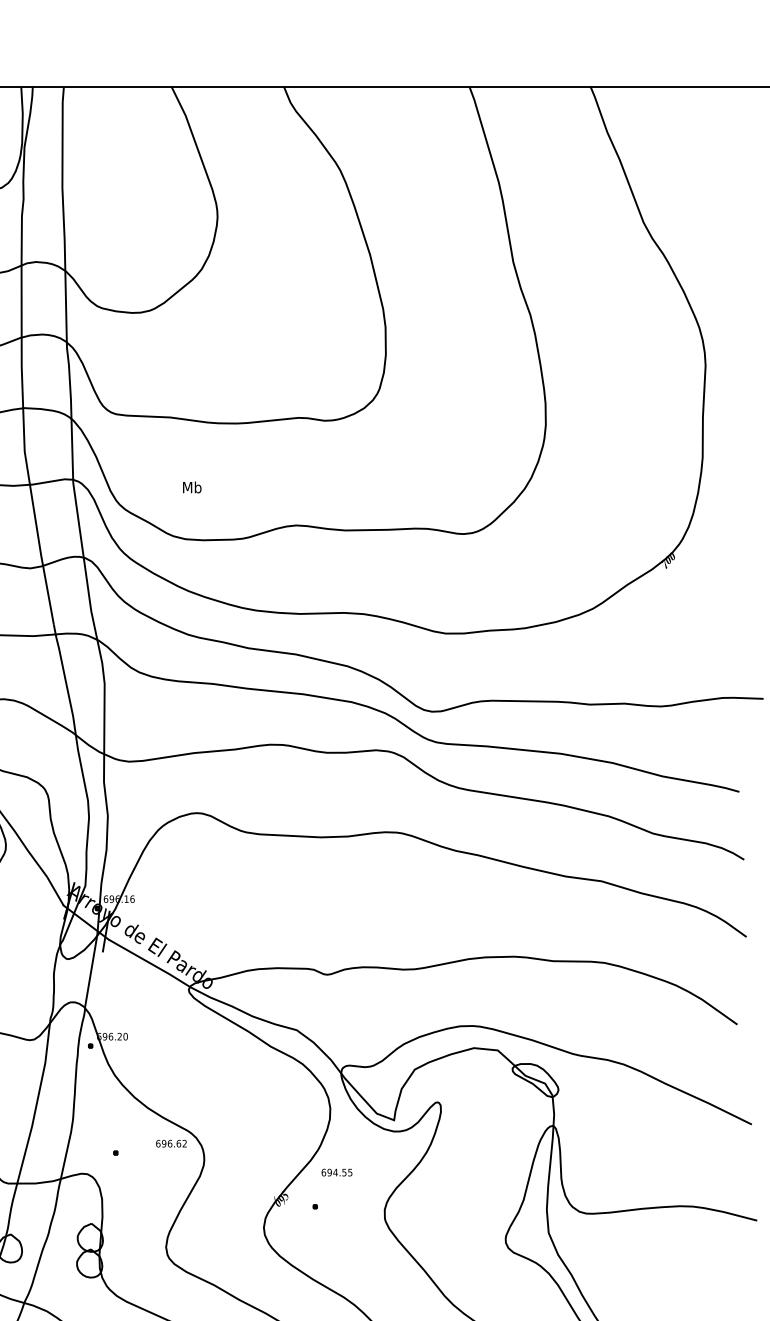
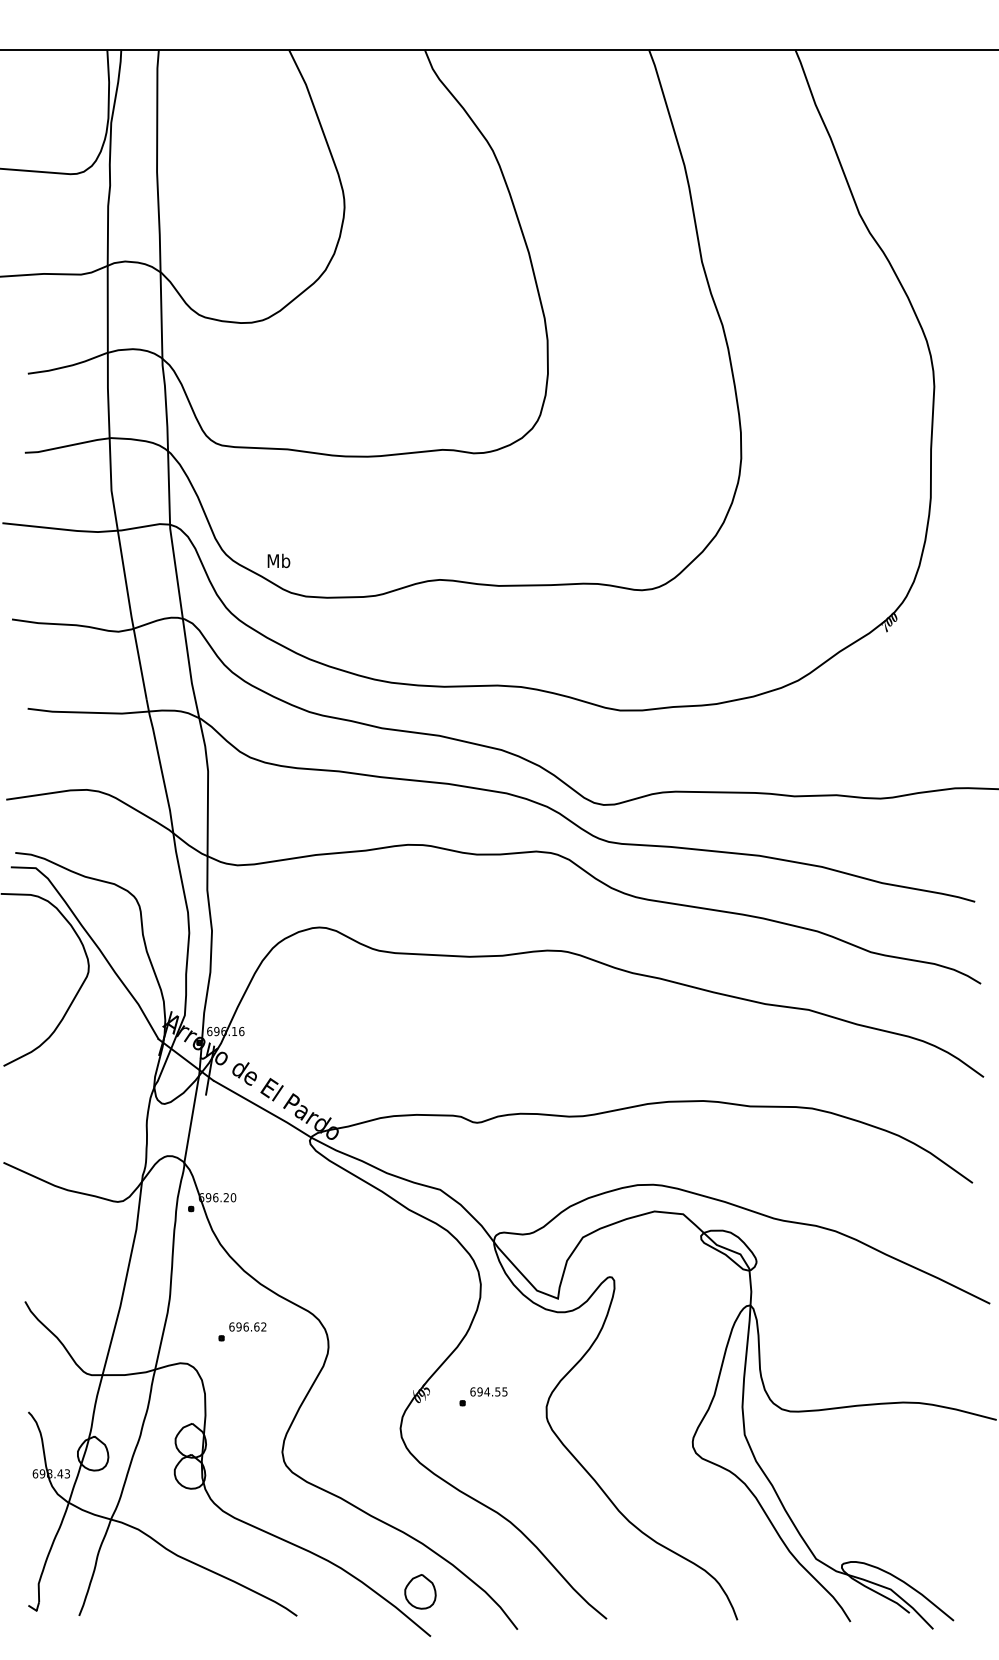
text: (191, 487) -> (278, 560), moved
text: (171, 1143) -> (247, 1326), moved
text: (336, 1172) -> (488, 1391), moved

